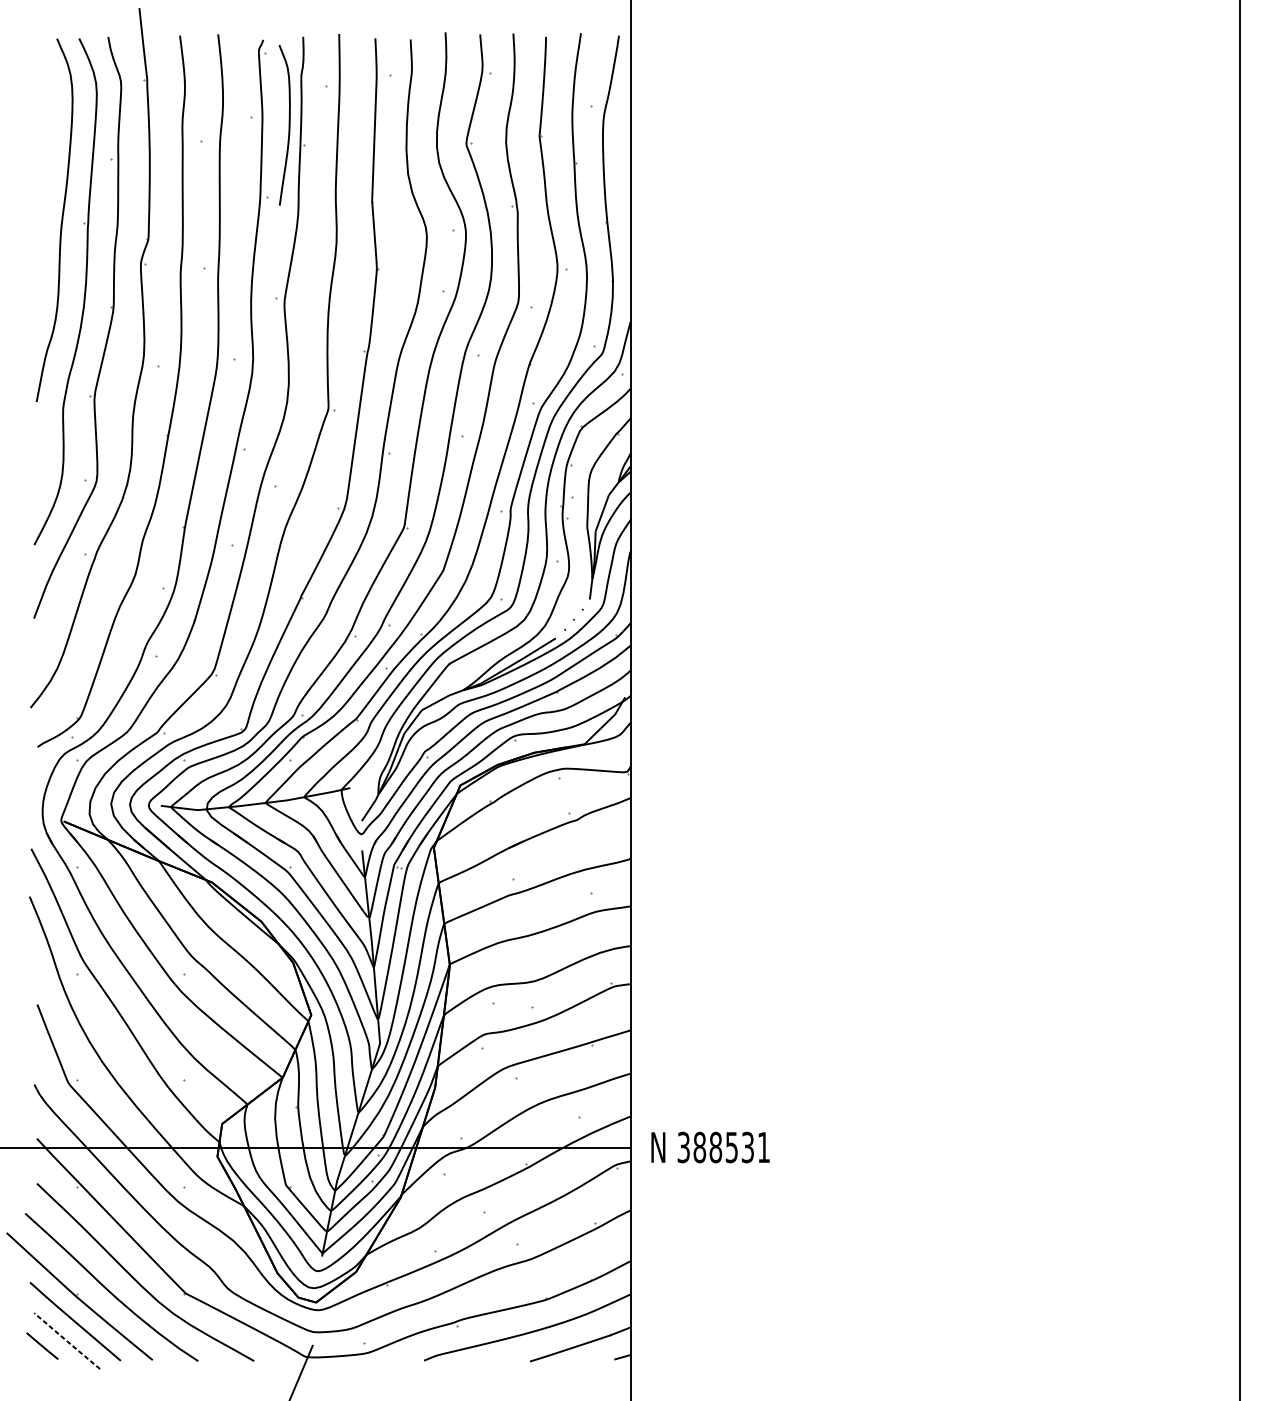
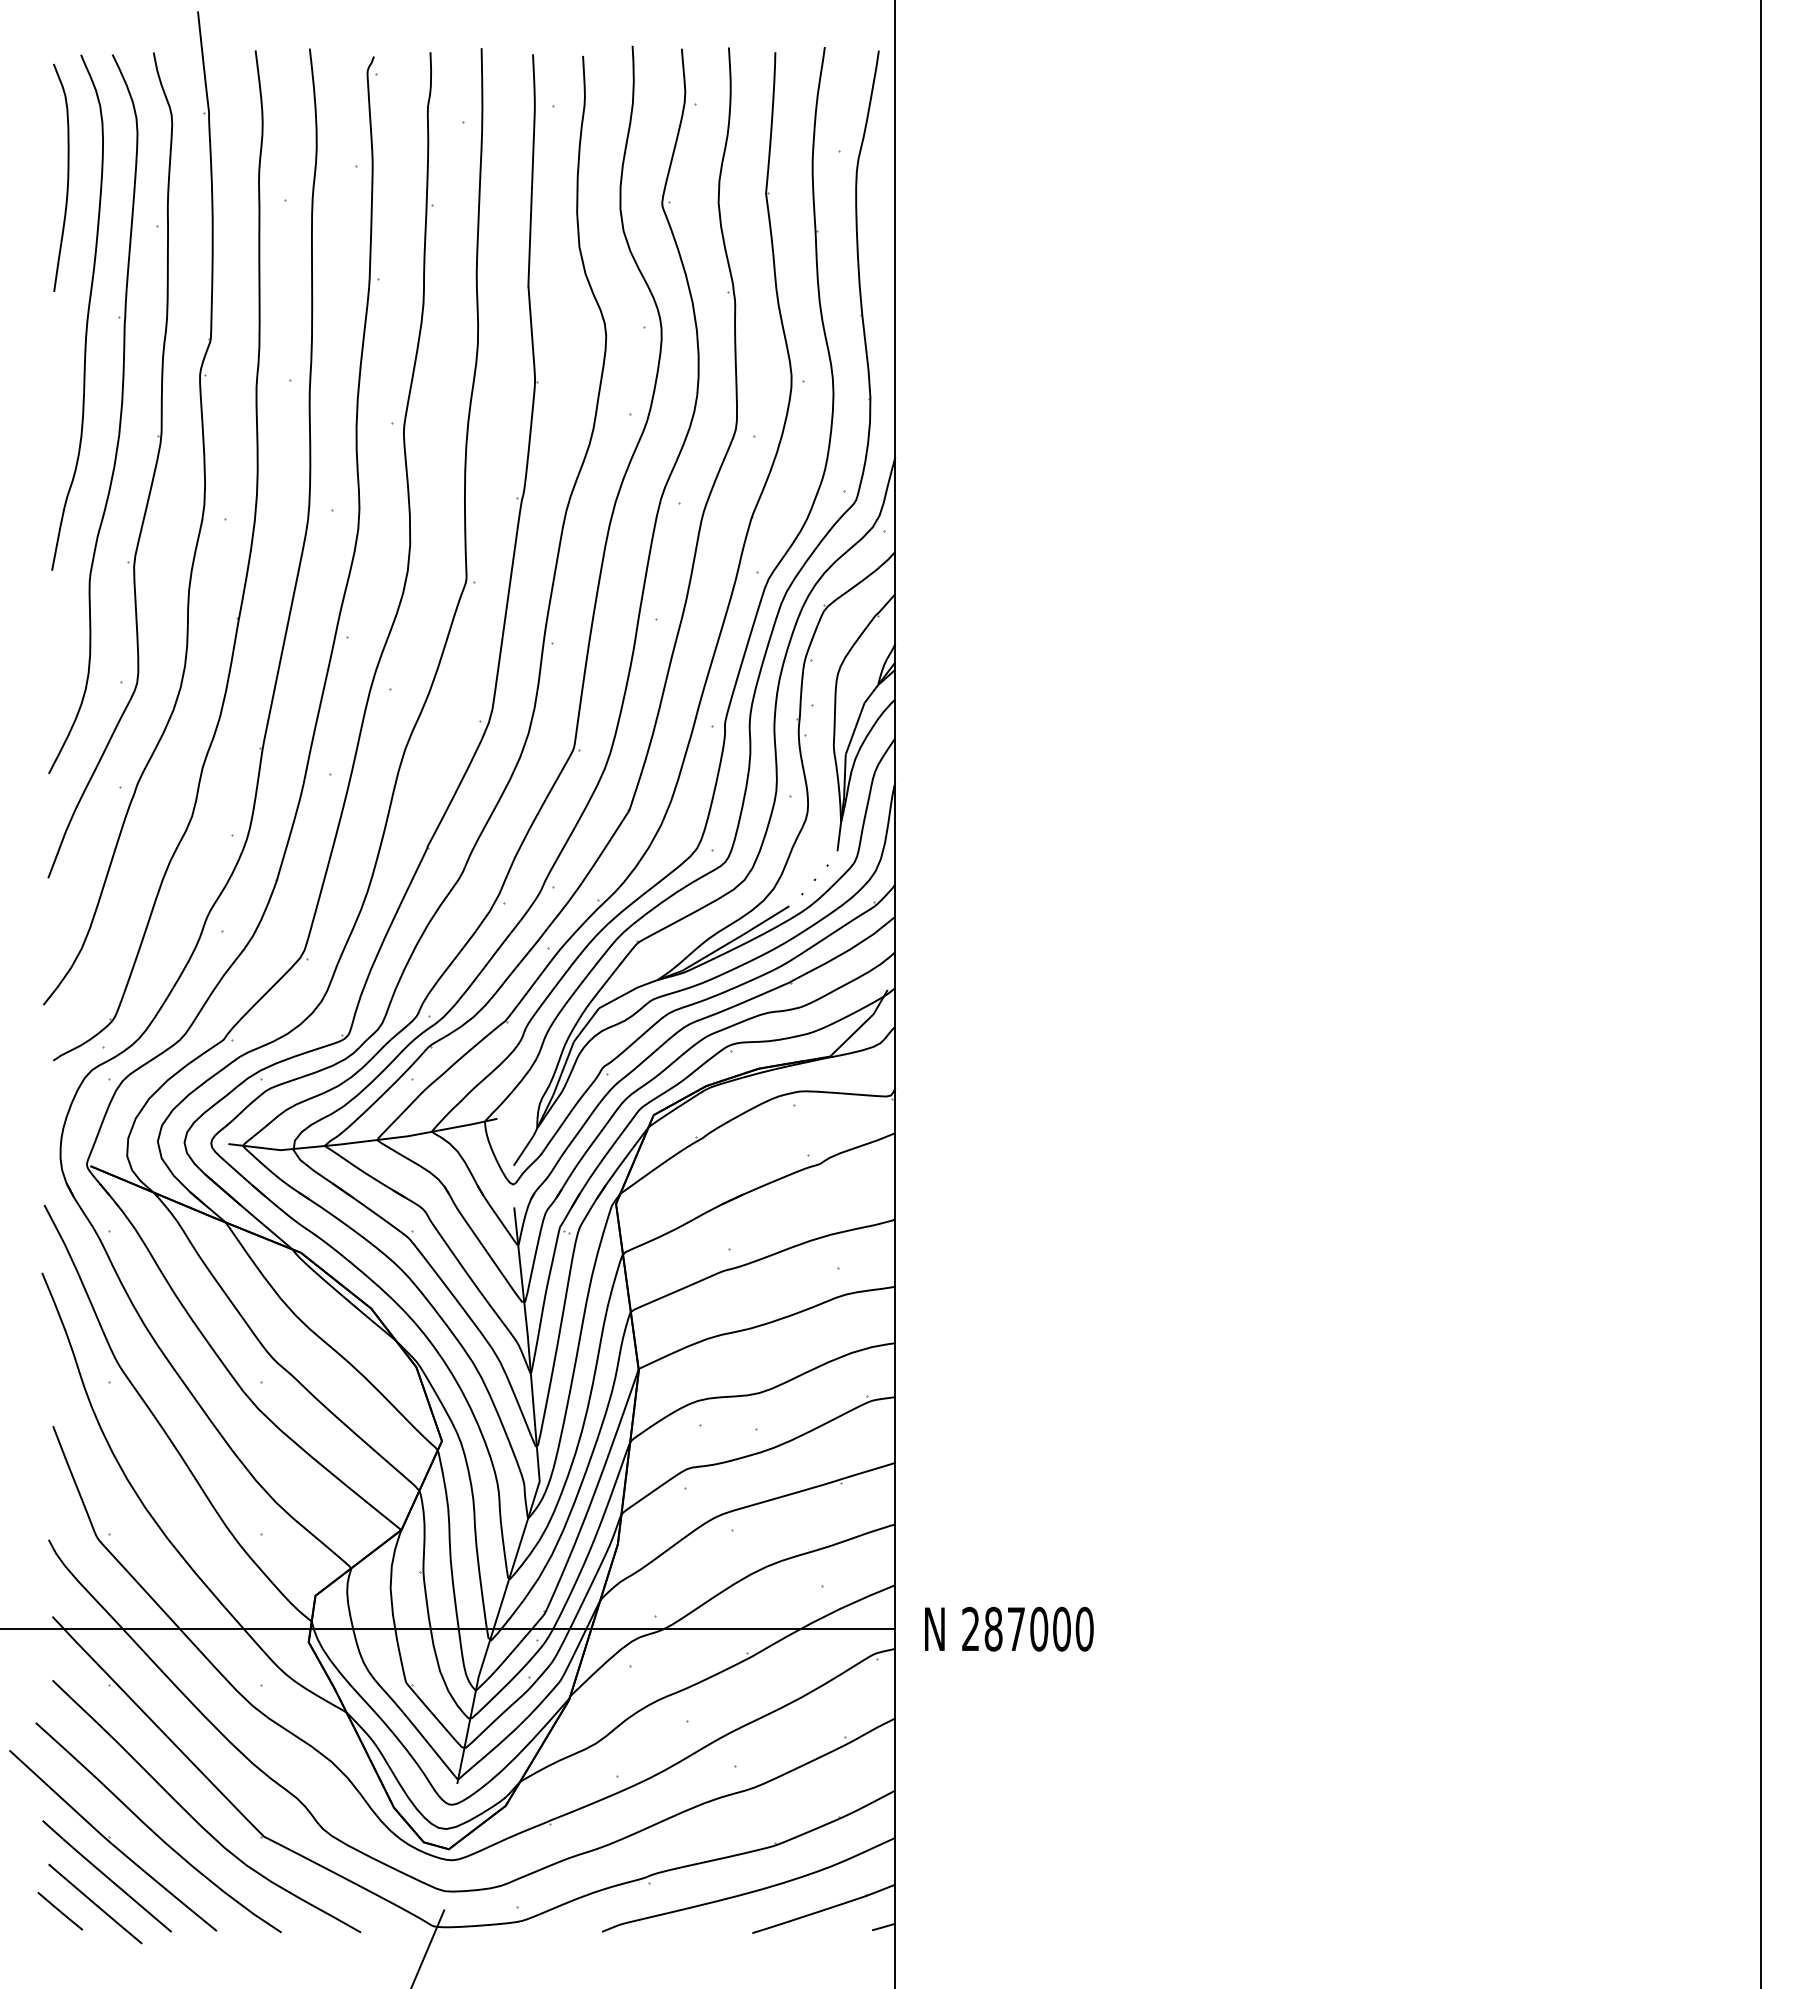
curve: (289, 125) -> (67, 177), moved
text: (723, 1147) -> (1027, 1628), 388531 -> 287000
line: (67, 1341) -> (95, 1904), dashed -> solid

